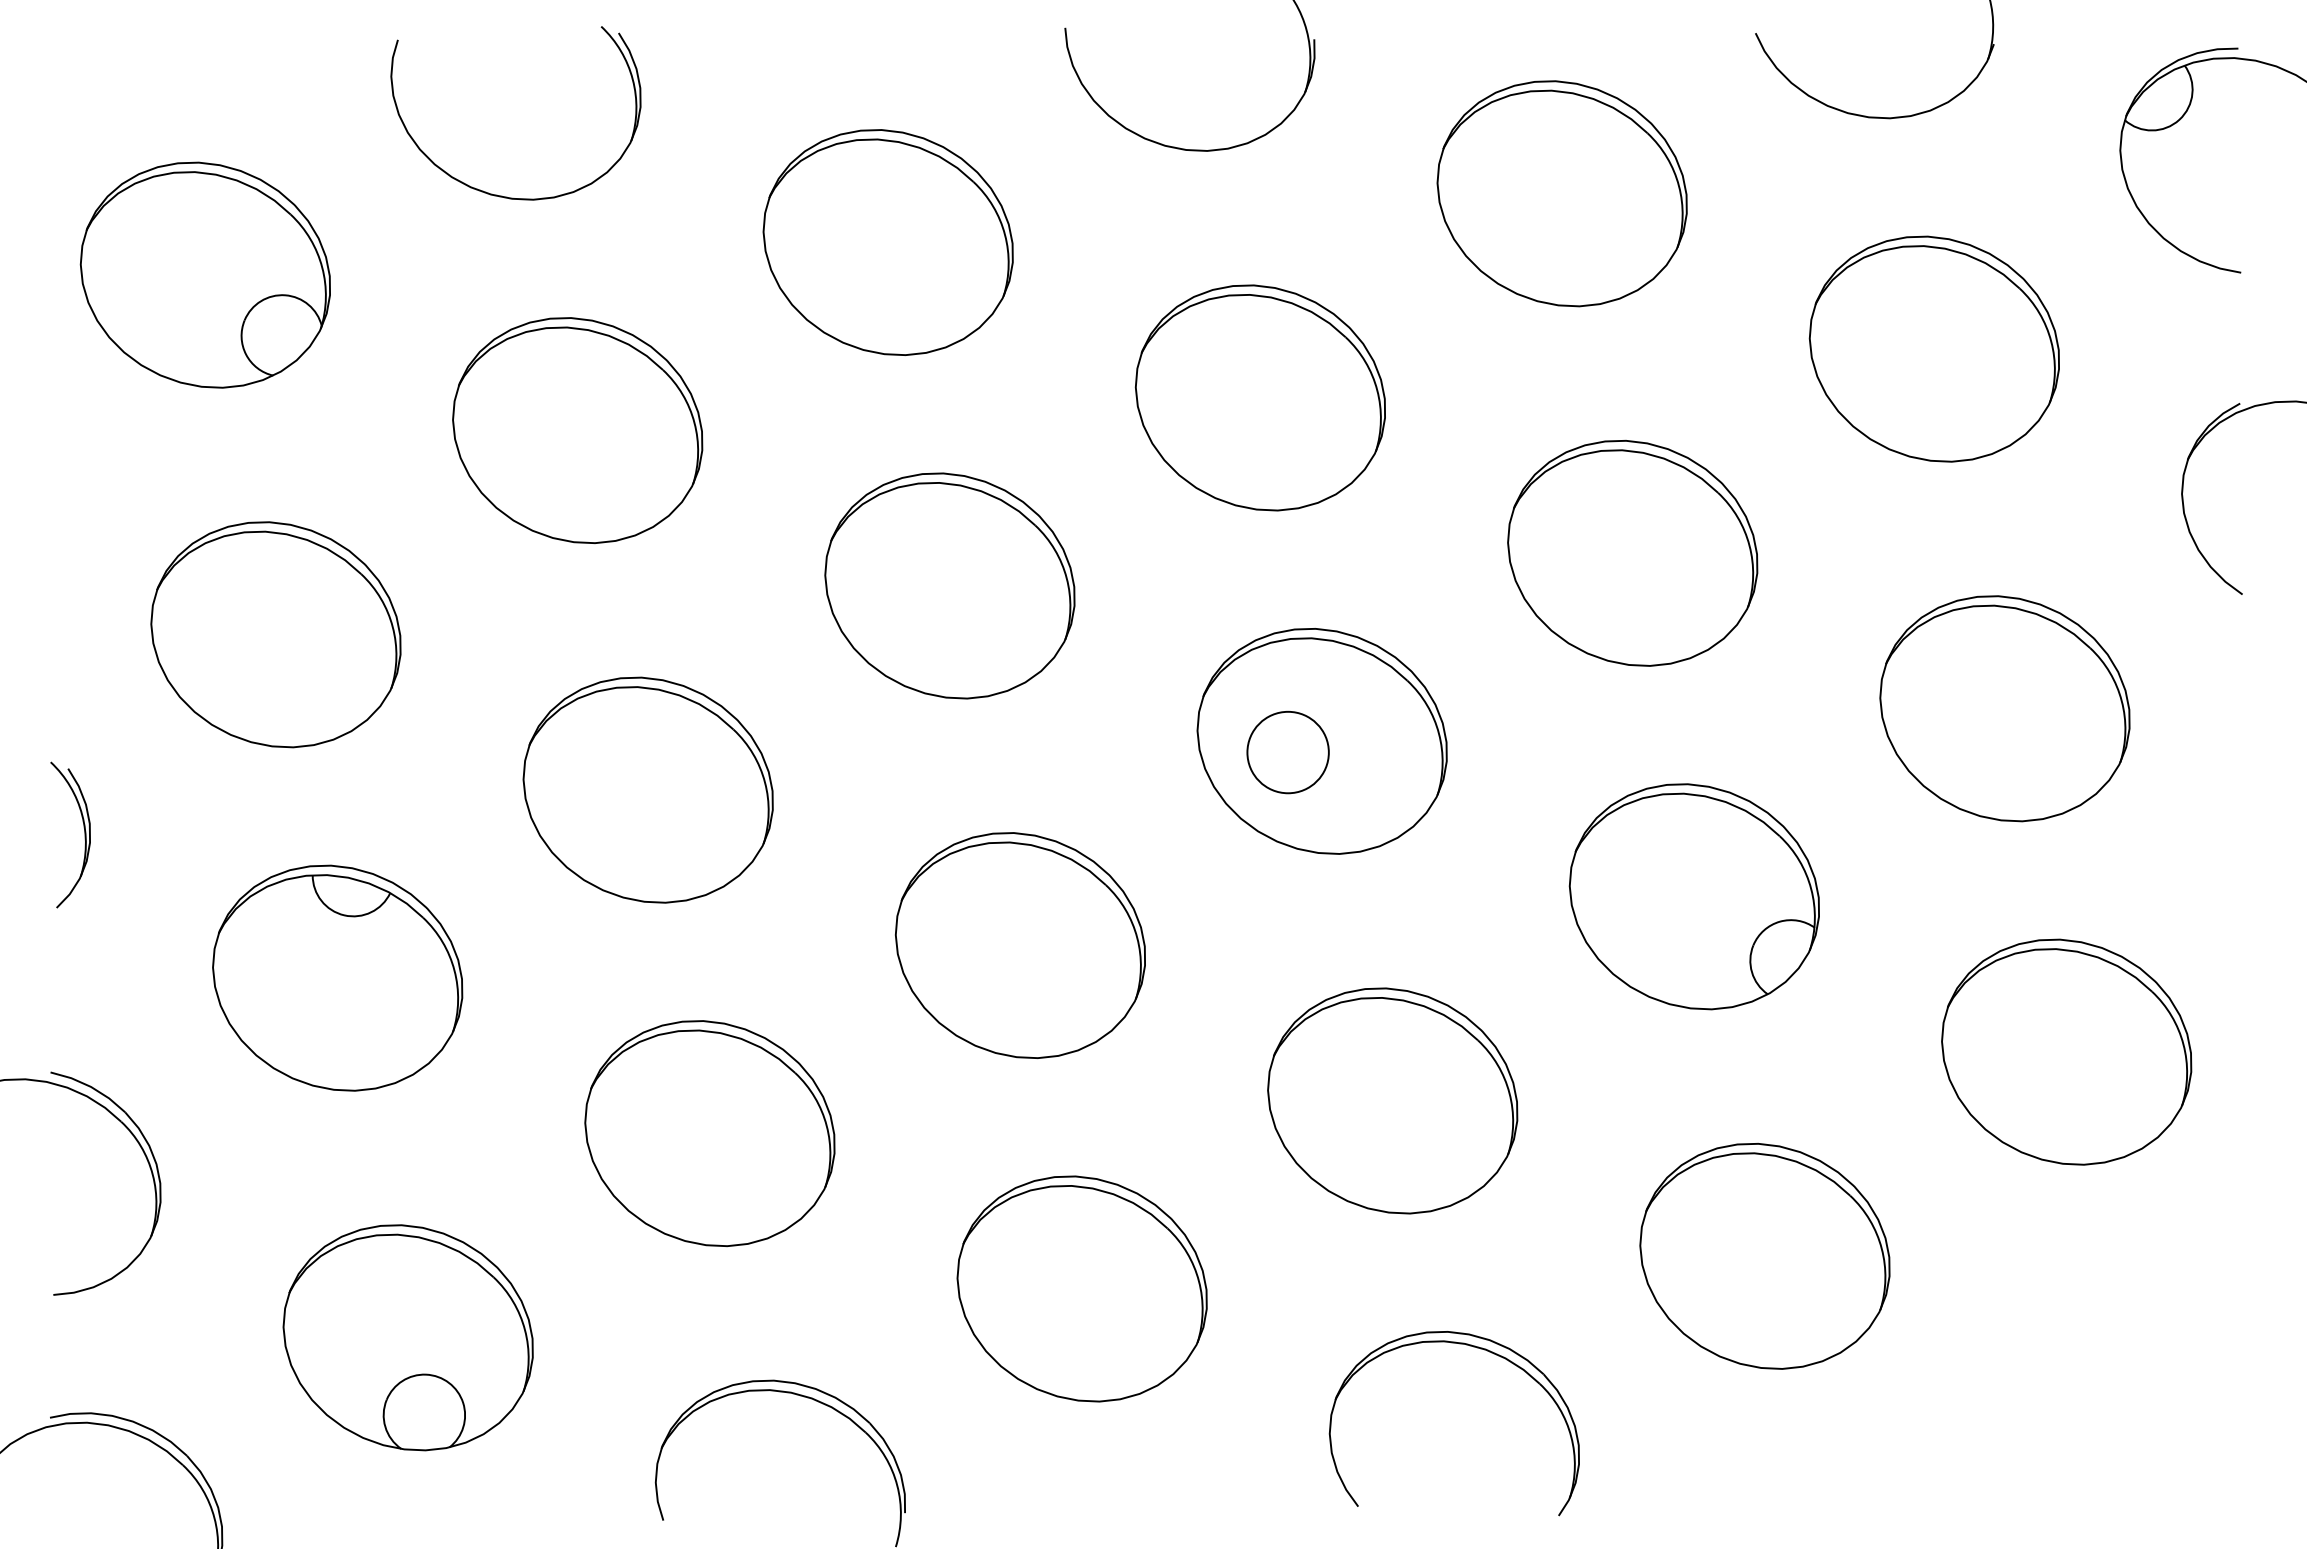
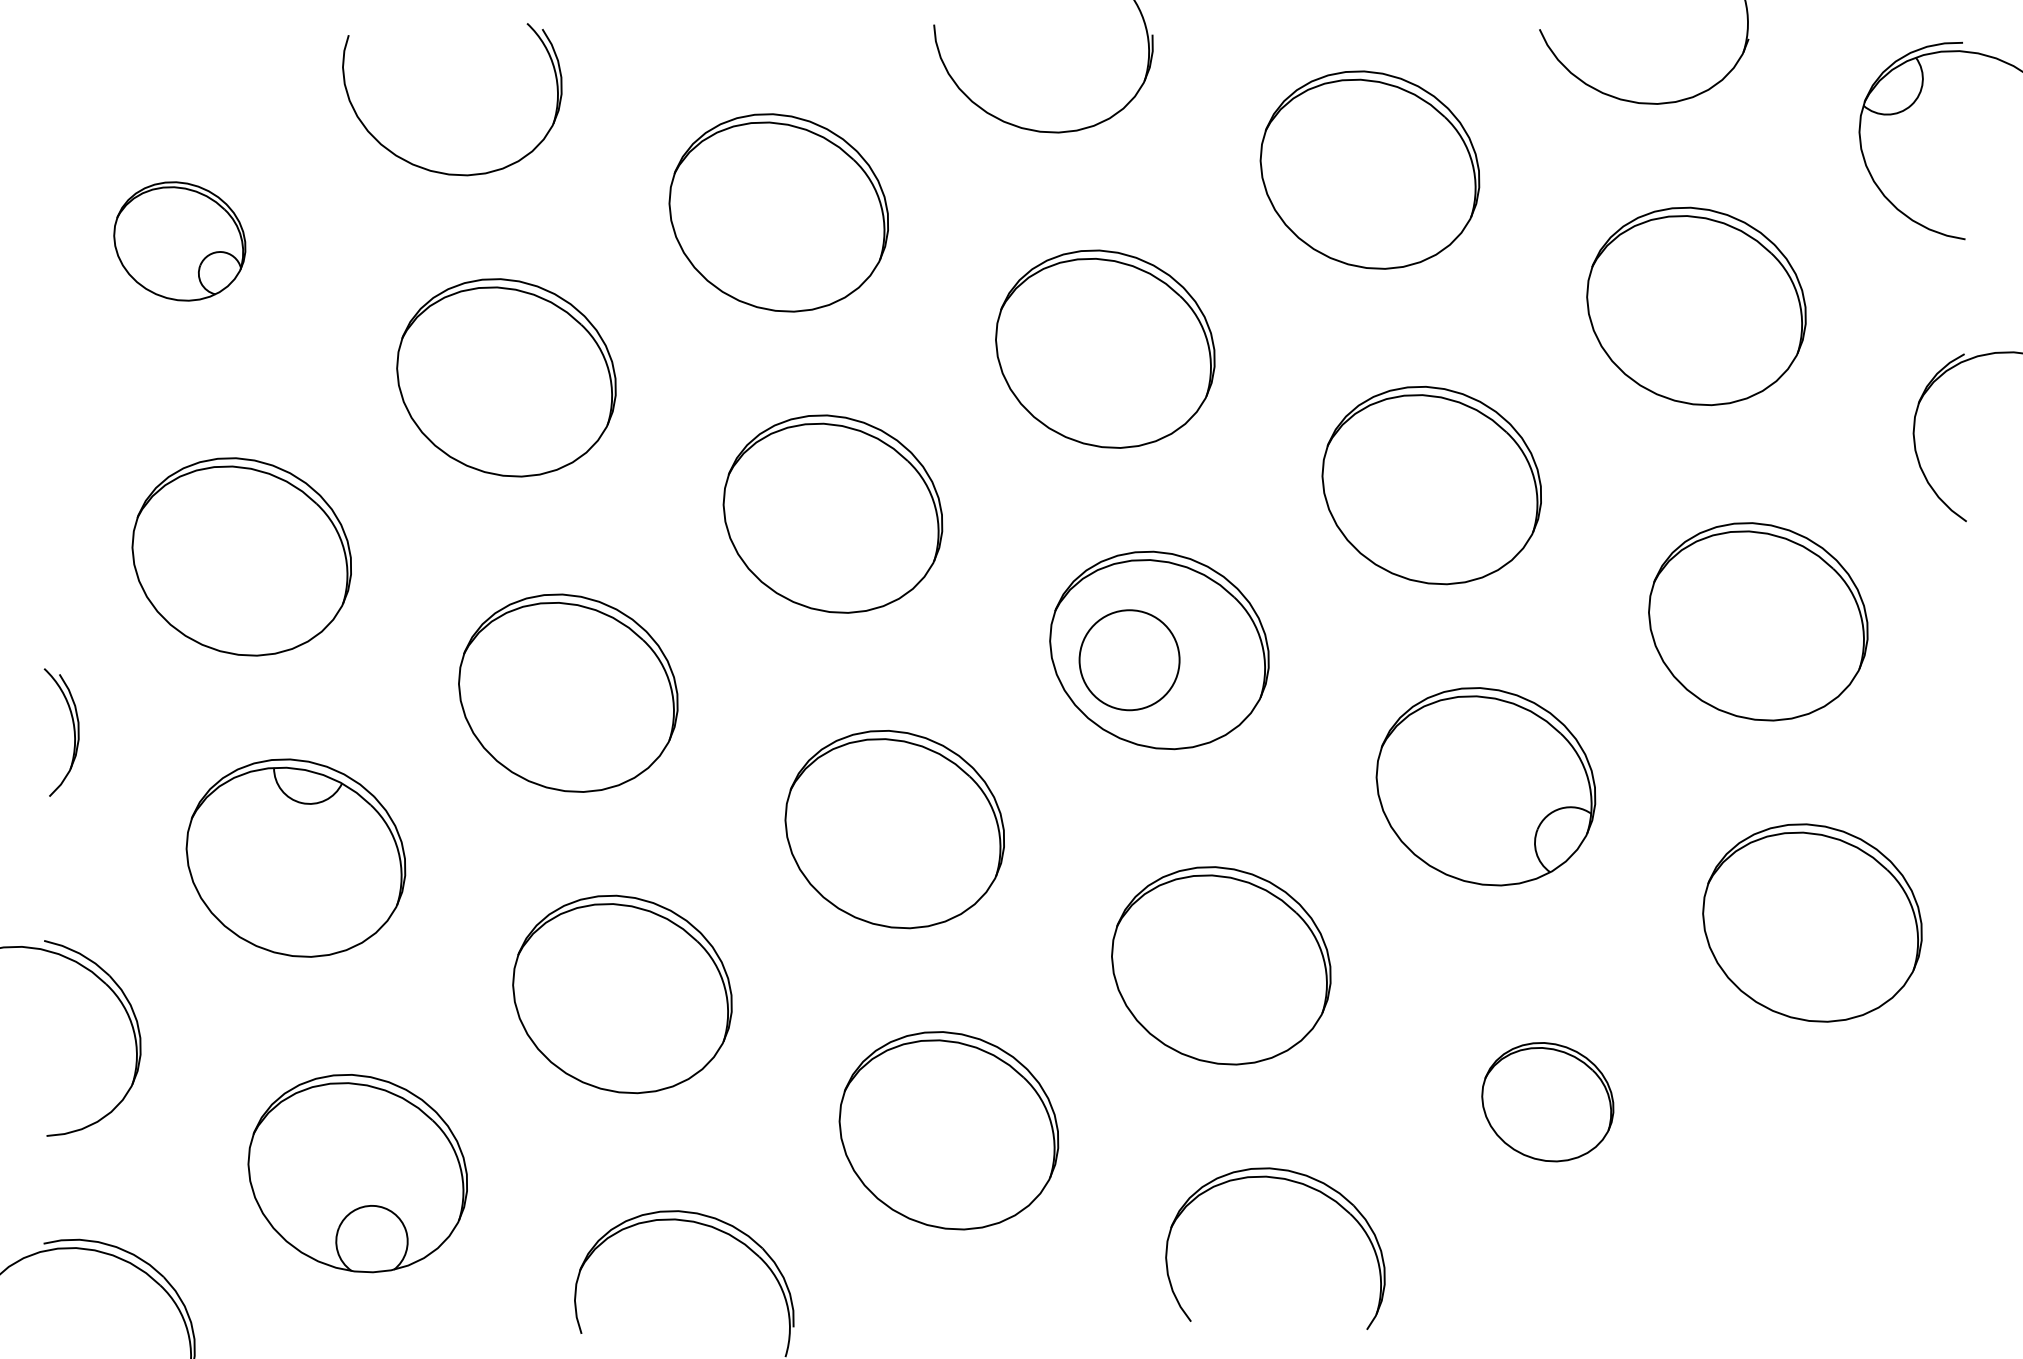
part: (204, 274) -> (179, 240), size x0.6
circle: (1287, 752) -> (1129, 660), size x1.4
part: (1764, 1256) -> (1547, 1102), size x0.6

